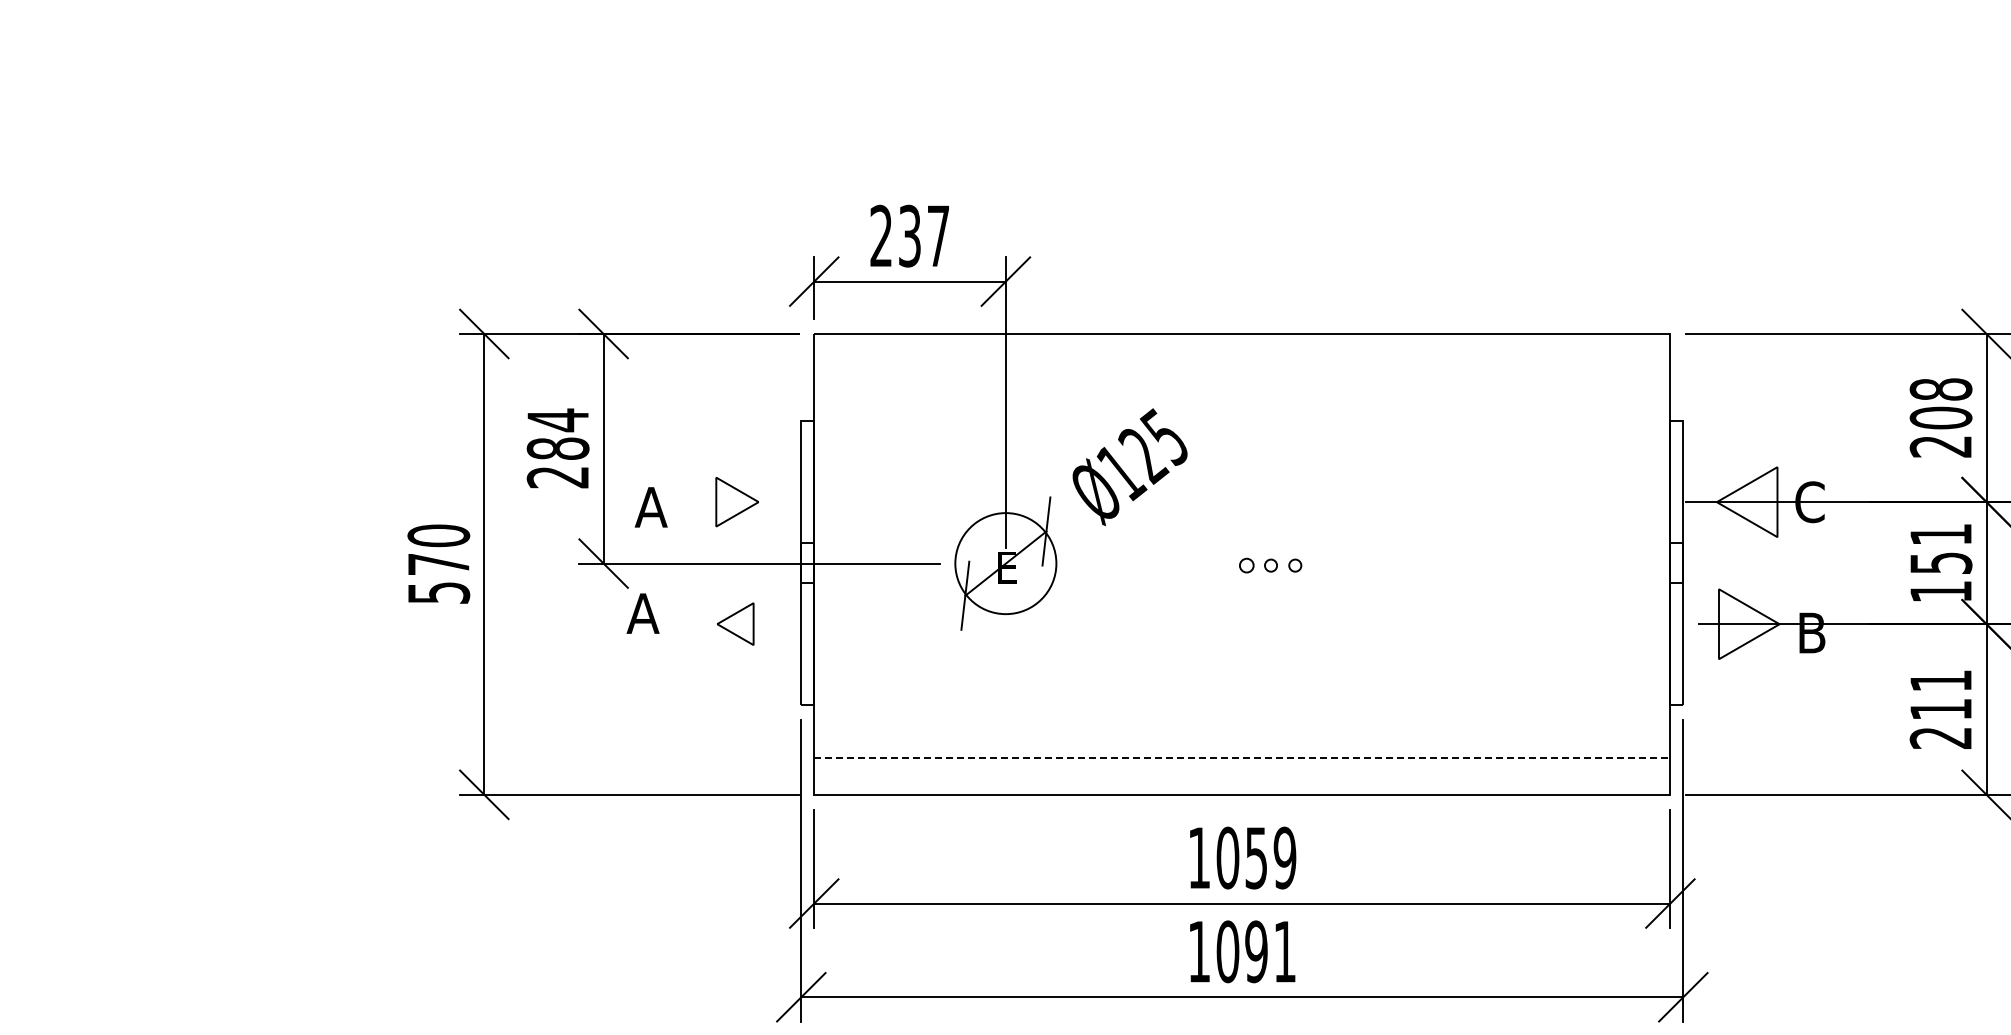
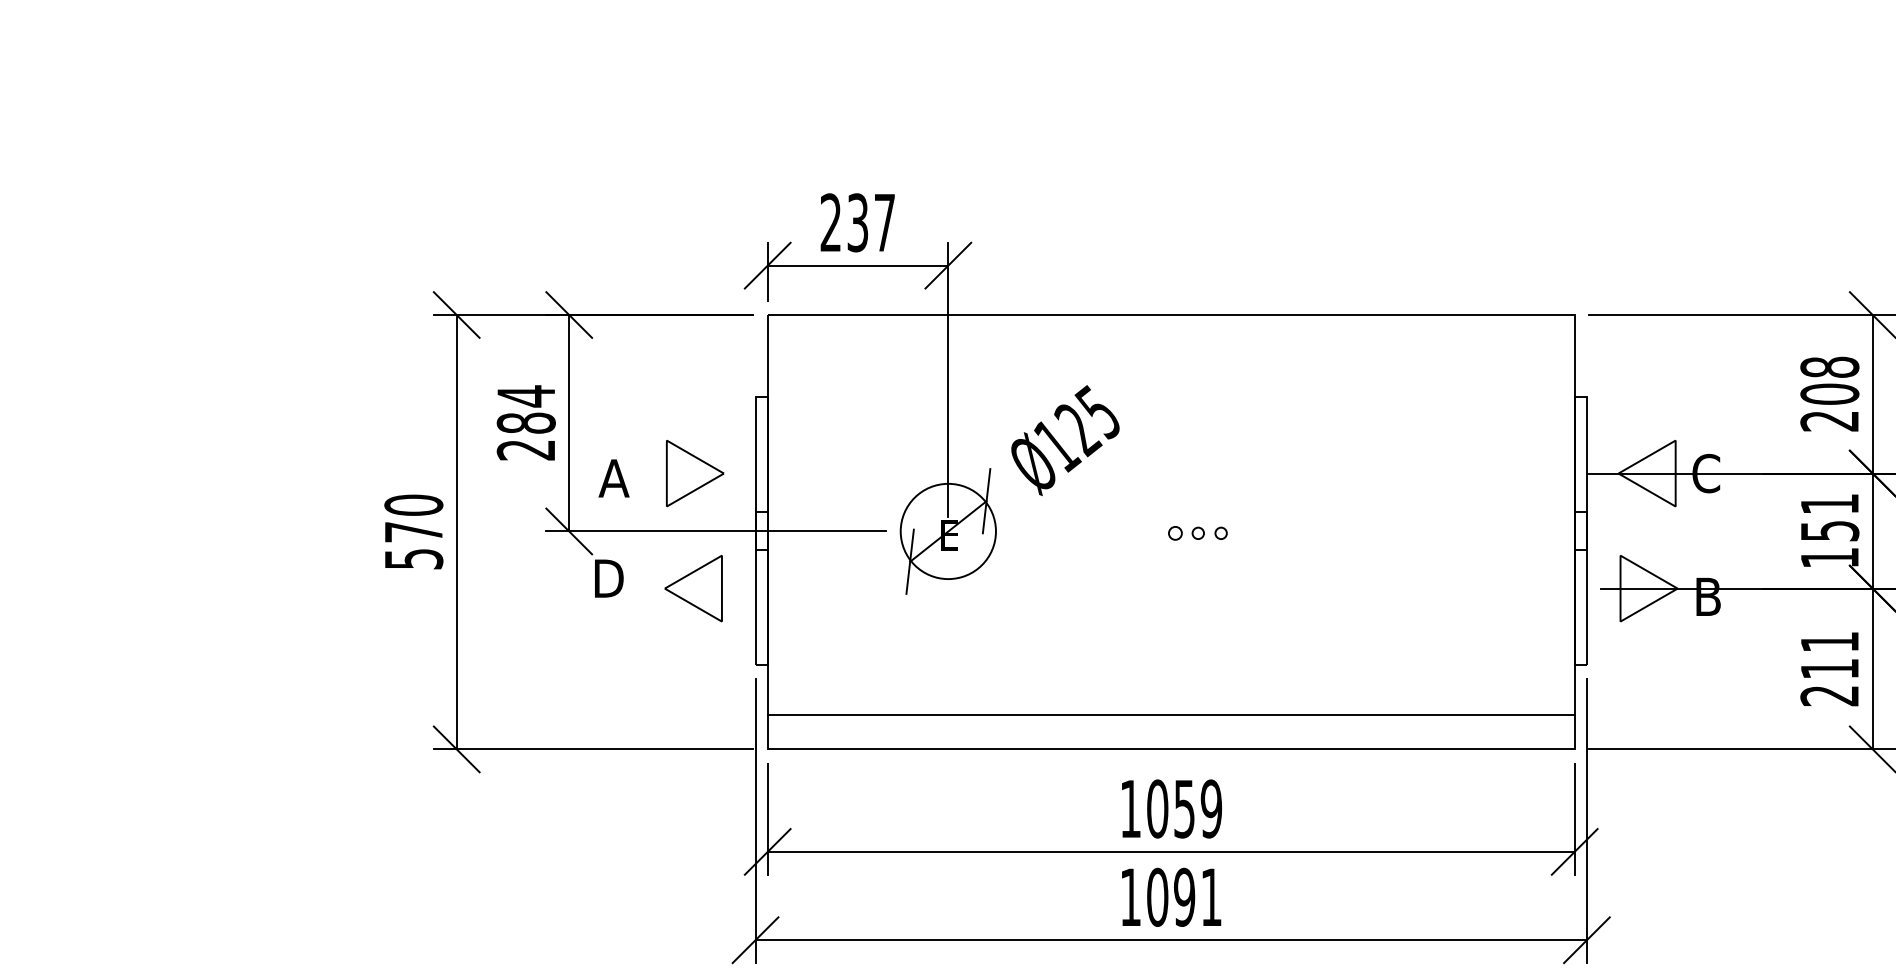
part: (737, 501) -> (695, 472), size x1.43
text: (643, 613) -> (606, 578), A -> D
part: (735, 623) -> (693, 587), size x1.67
line: (1242, 758) -> (1171, 715), dashed -> solid

